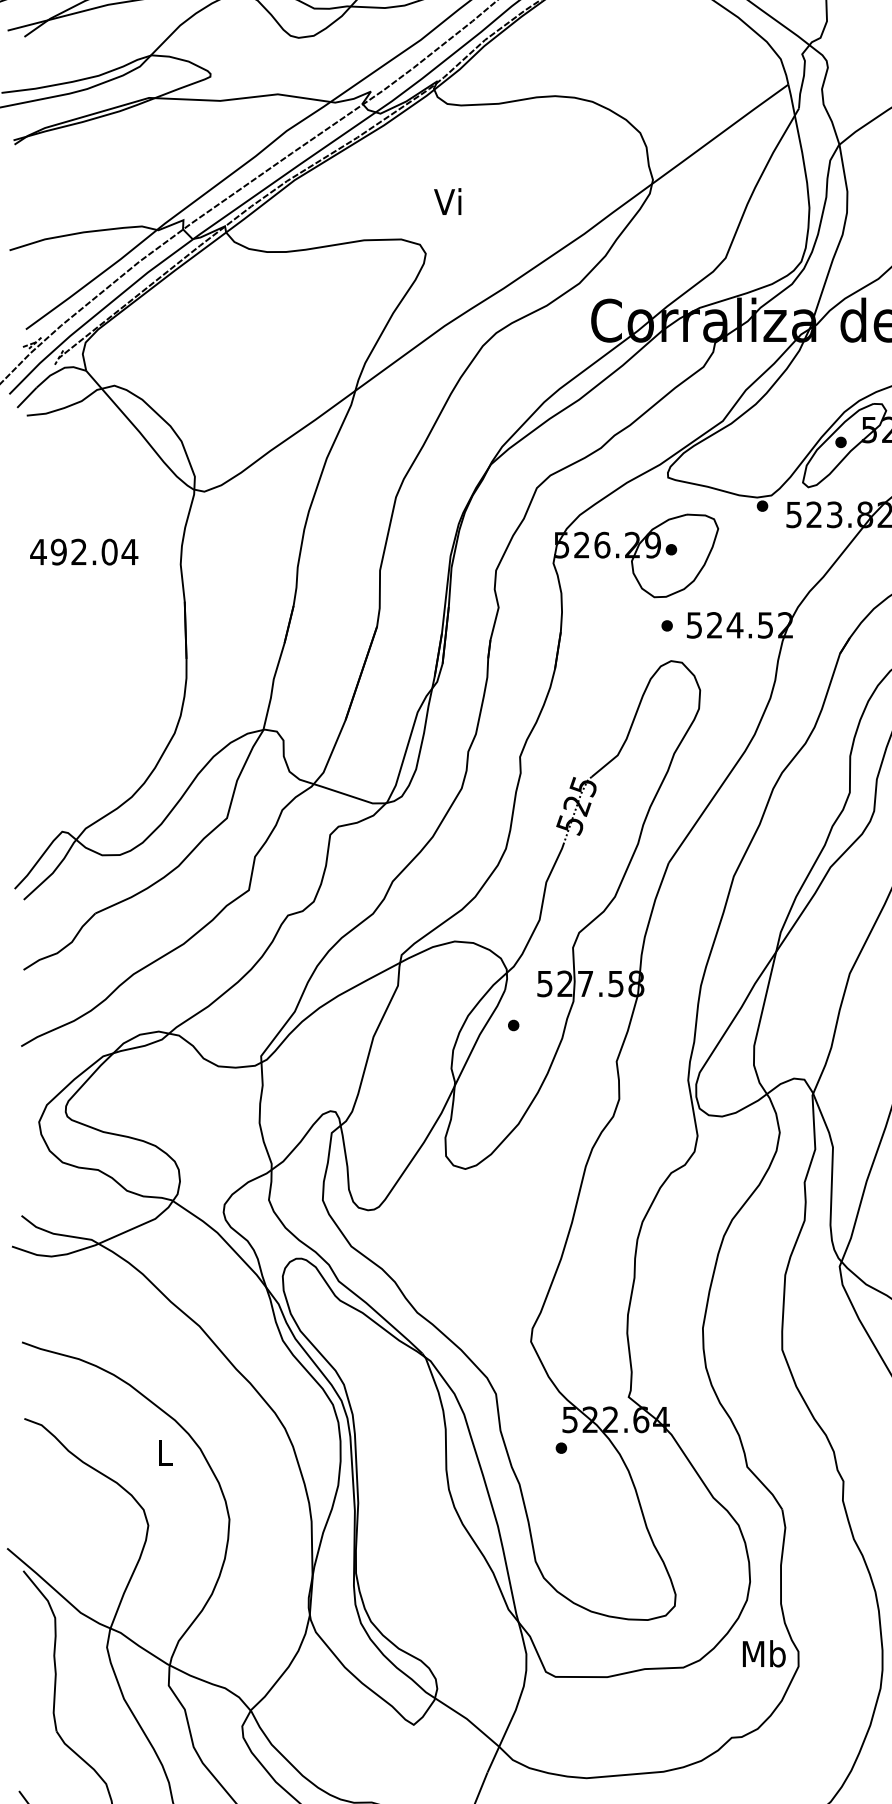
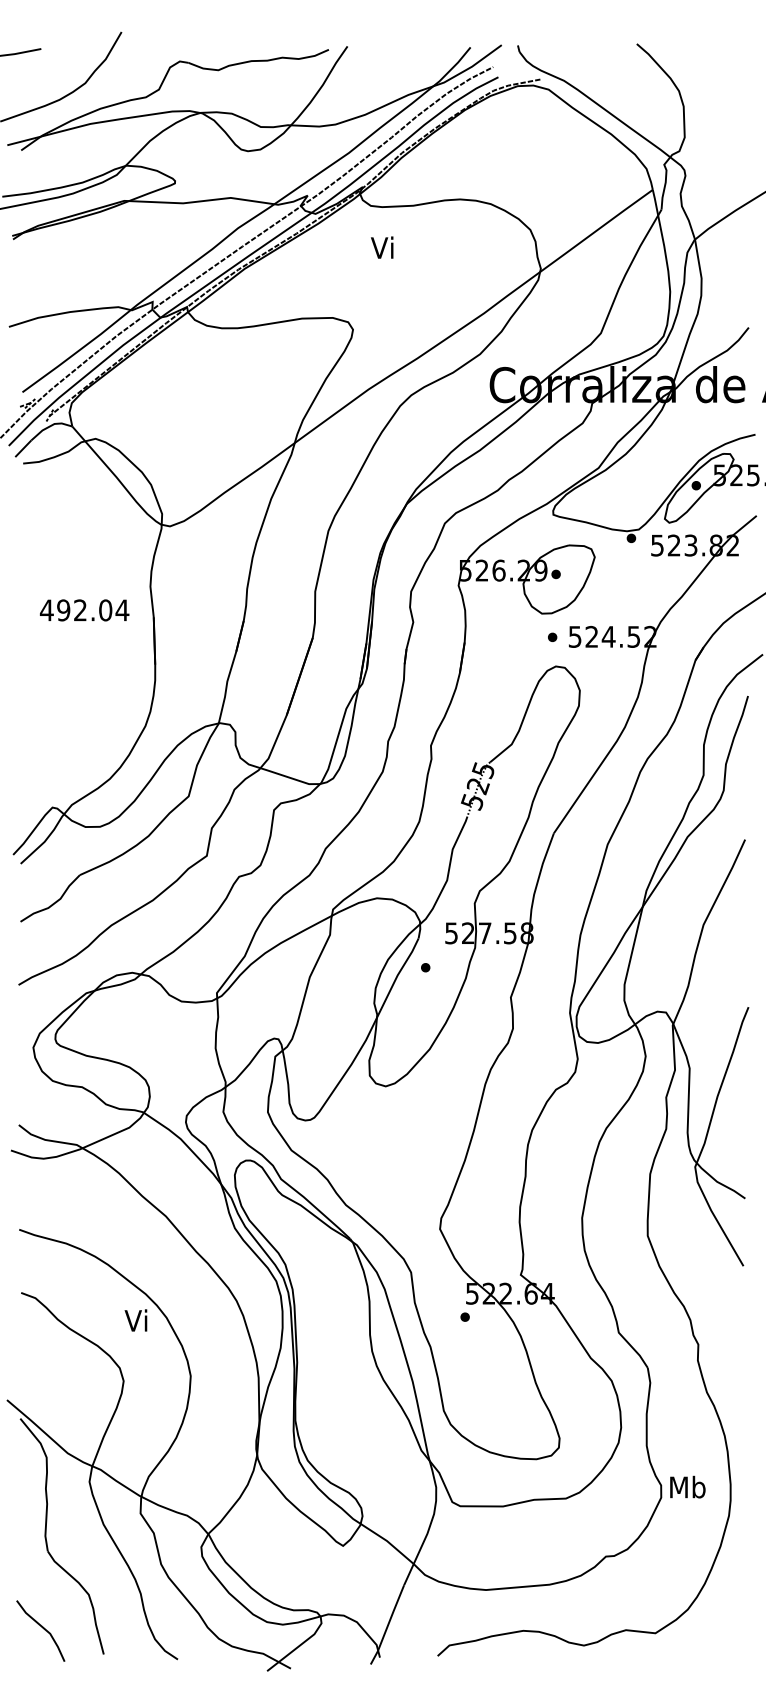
text: (448, 201) -> (382, 247), moved
text: (84, 552) -> (84, 610), moved
text: (162, 1452) -> (135, 1320), L -> Vi
text: (763, 1652) -> (687, 1486), moved

